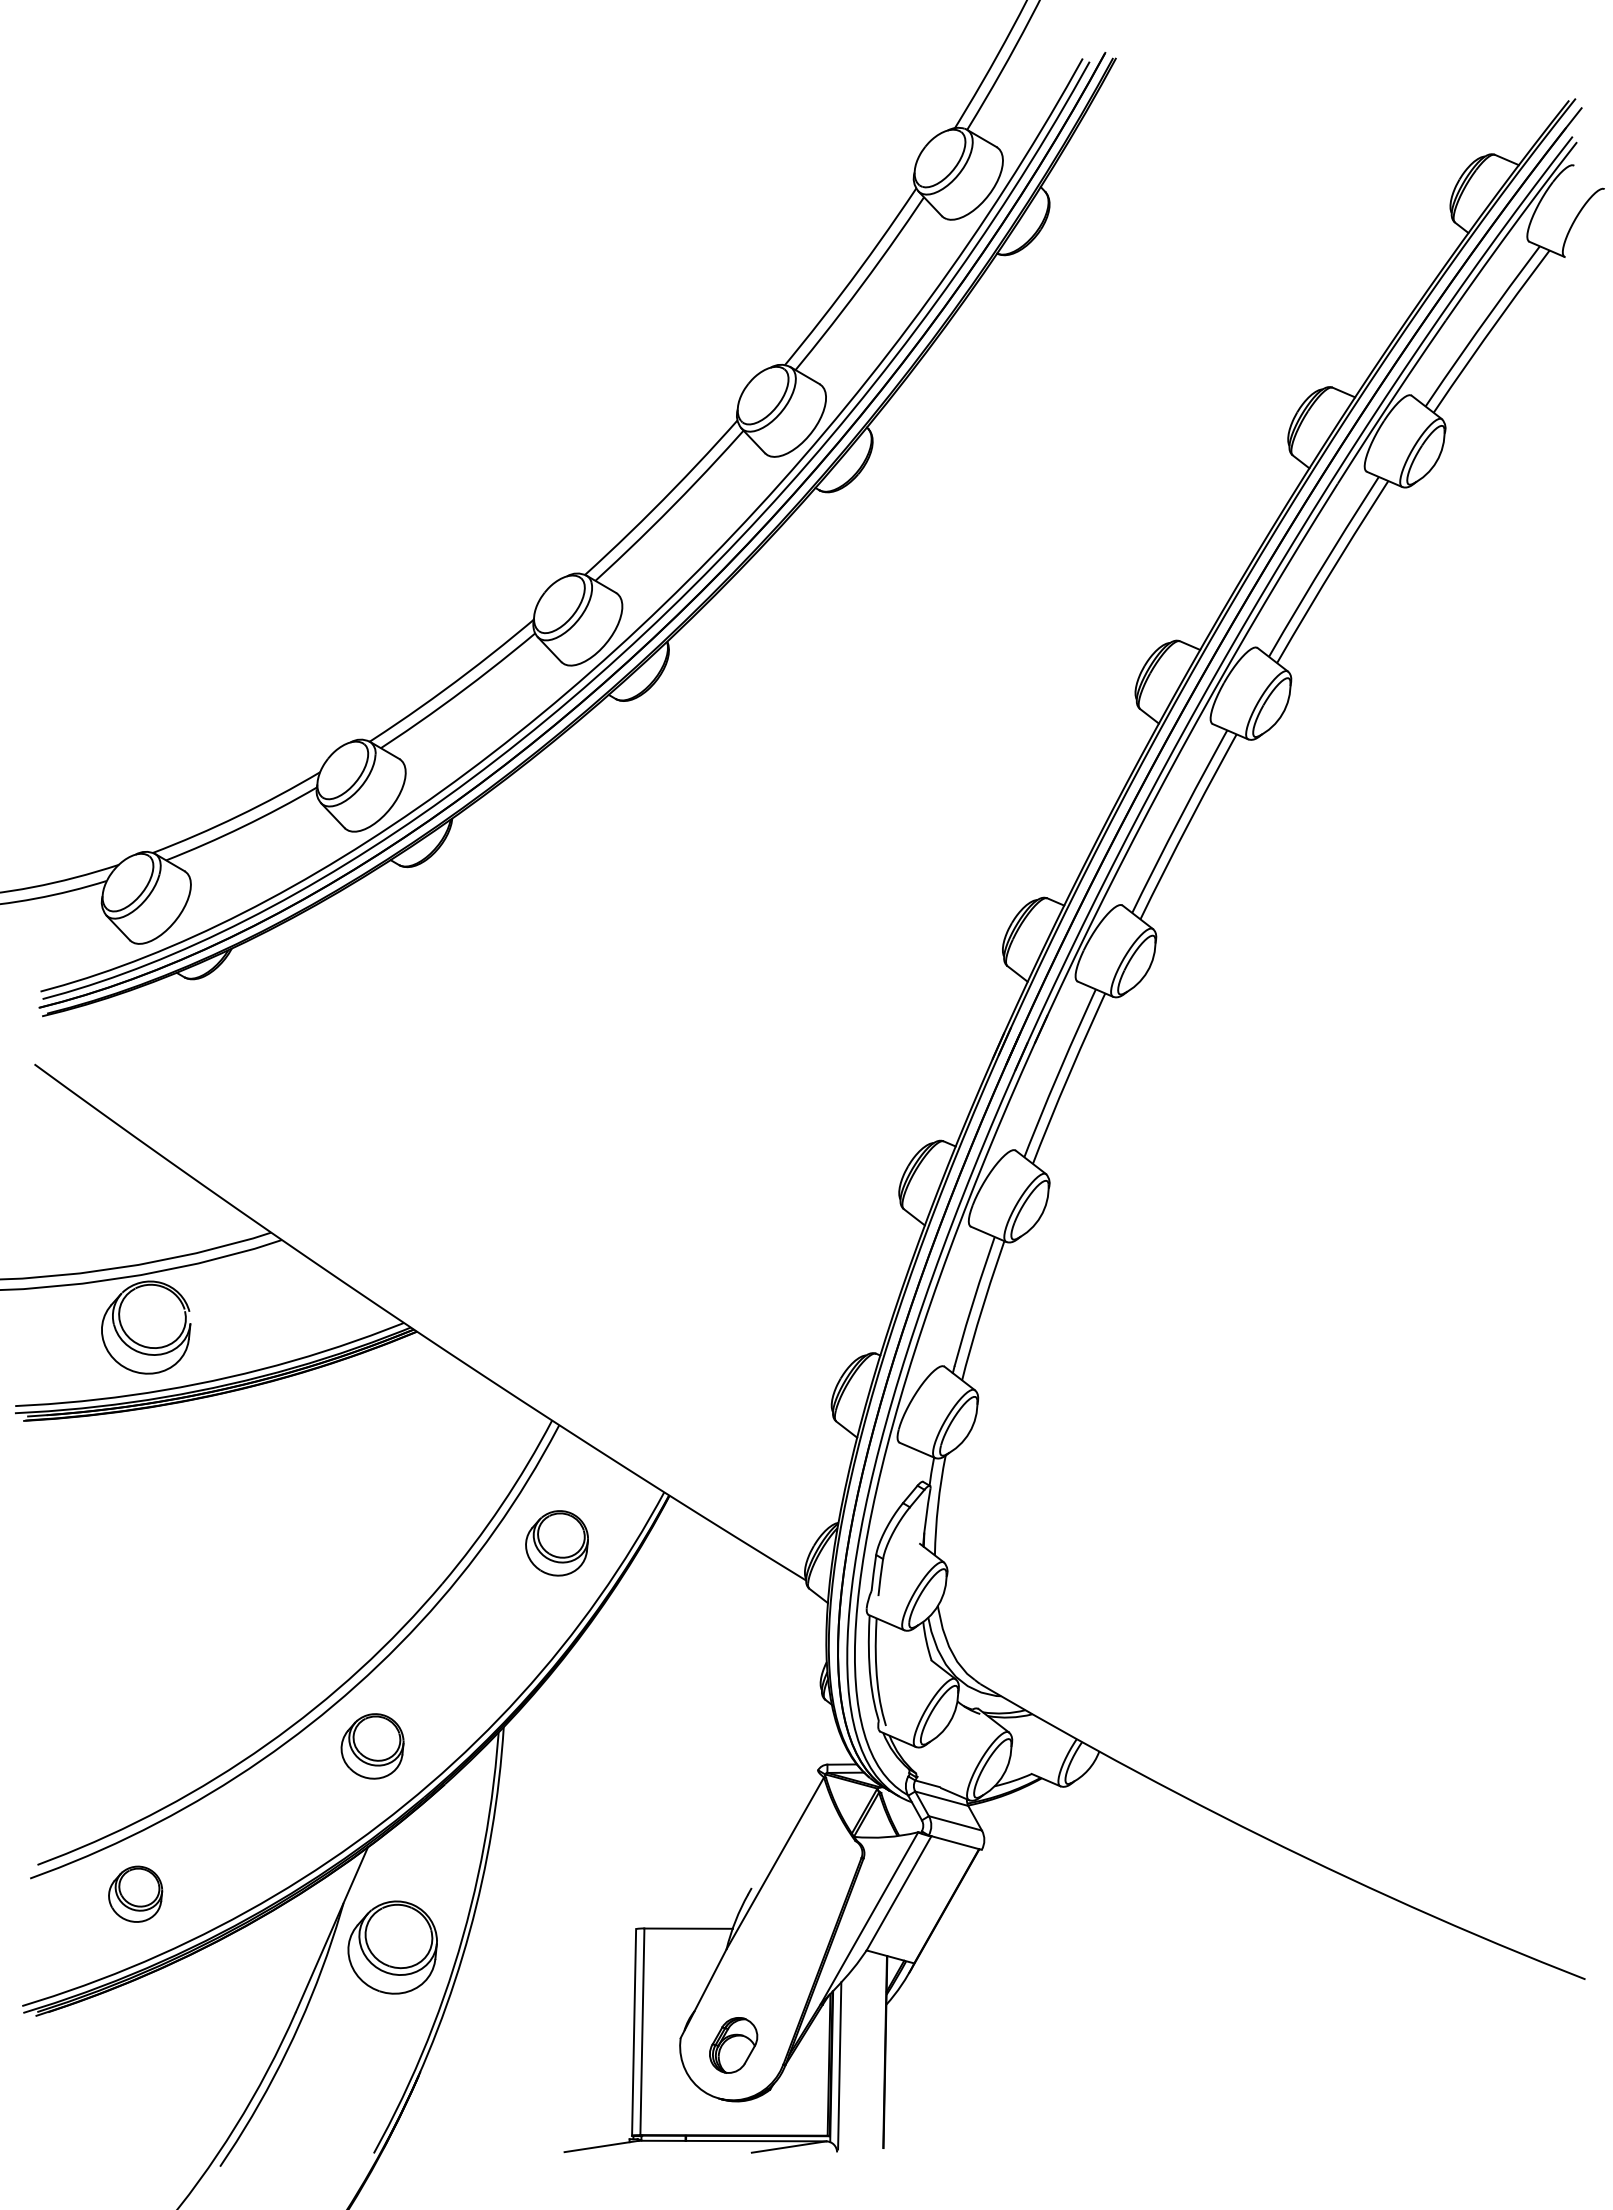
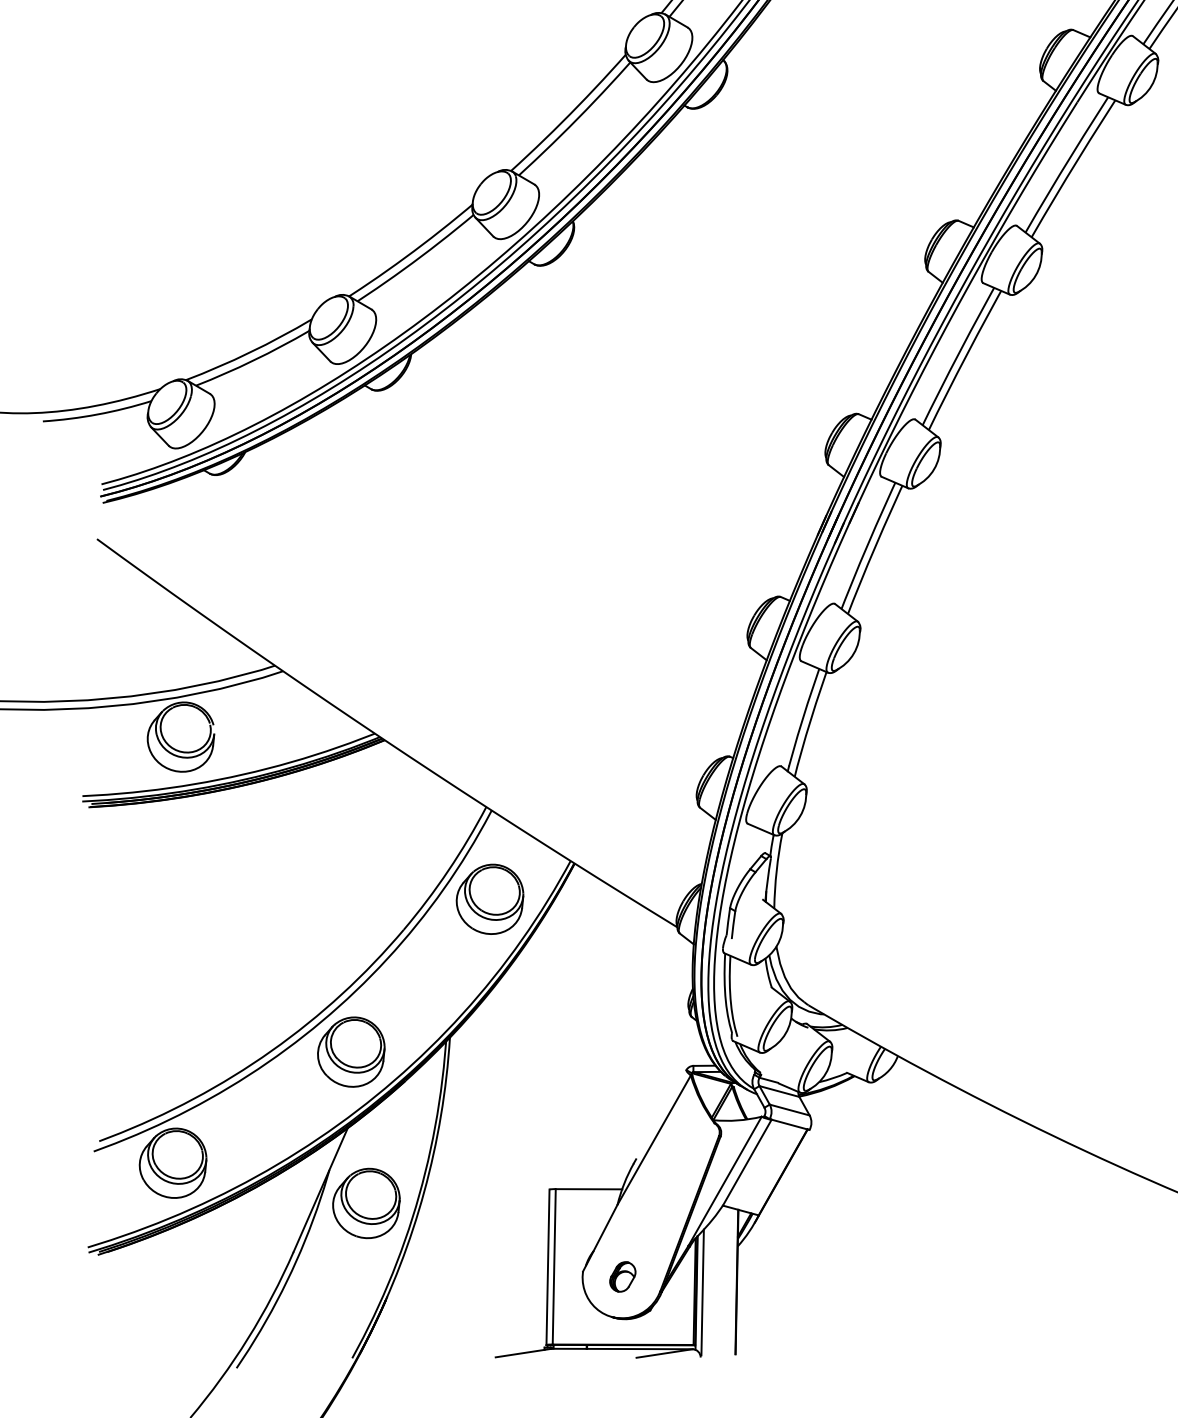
part: (556, 1543) -> (489, 899), size x1.43
part: (372, 1746) -> (351, 1052), size x1.43
part: (135, 1894) -> (172, 1163), size x1.67
part: (733, 2044) -> (622, 1276), size x0.71

